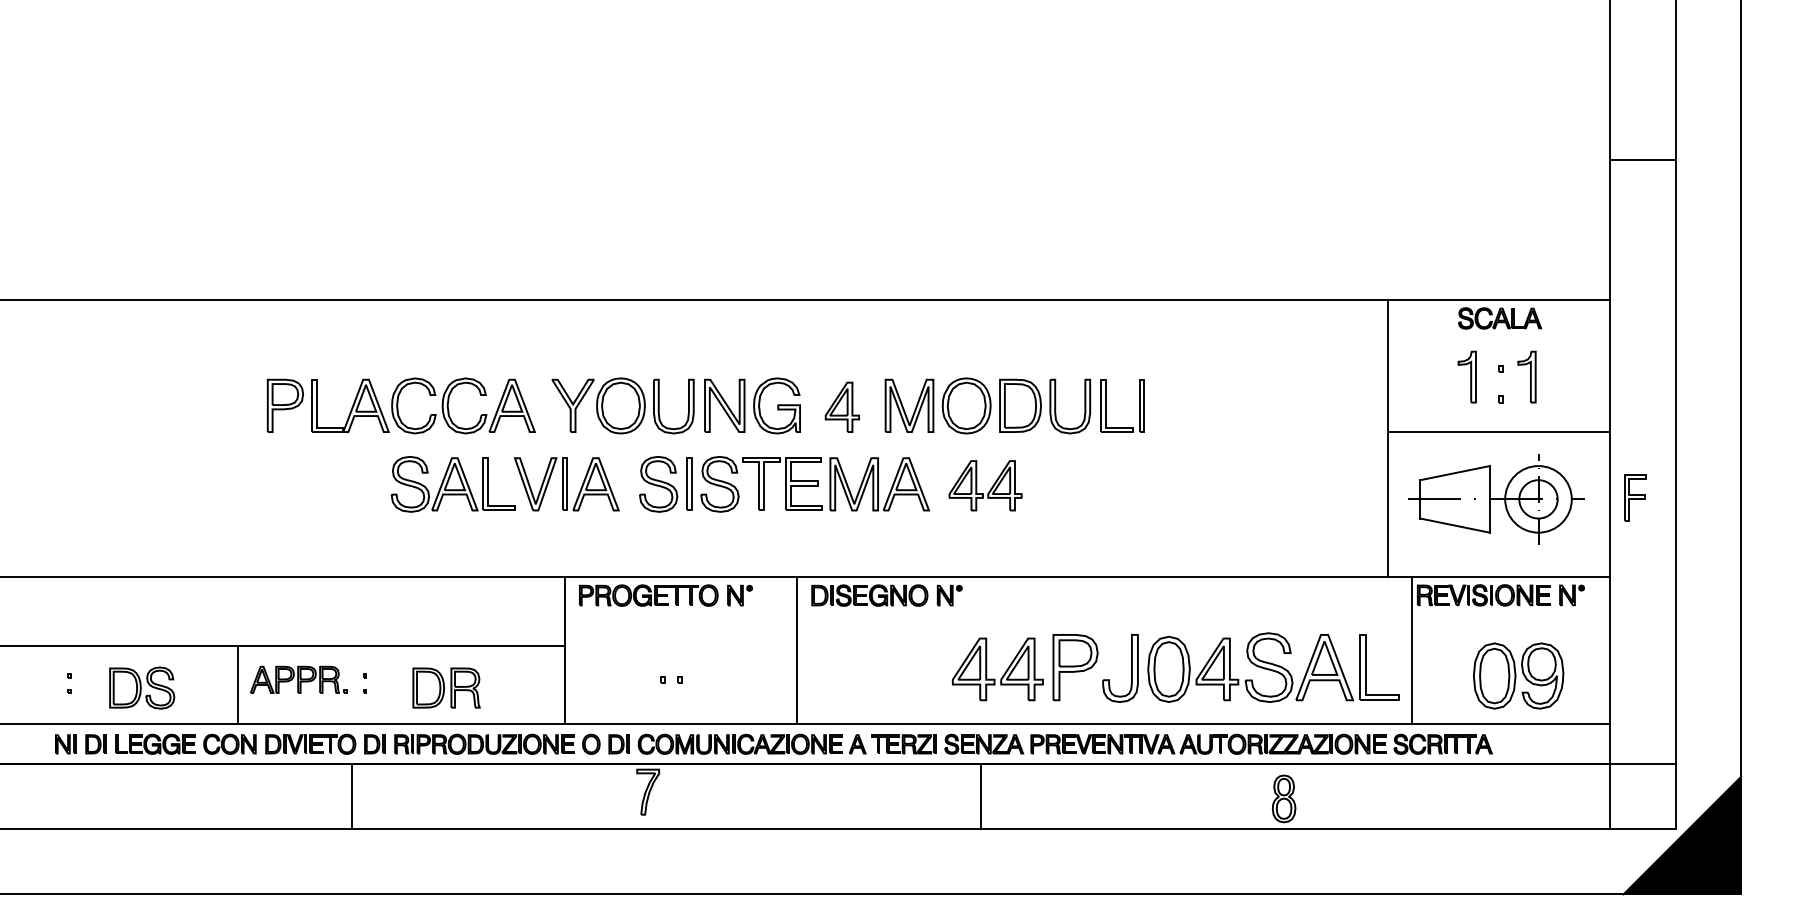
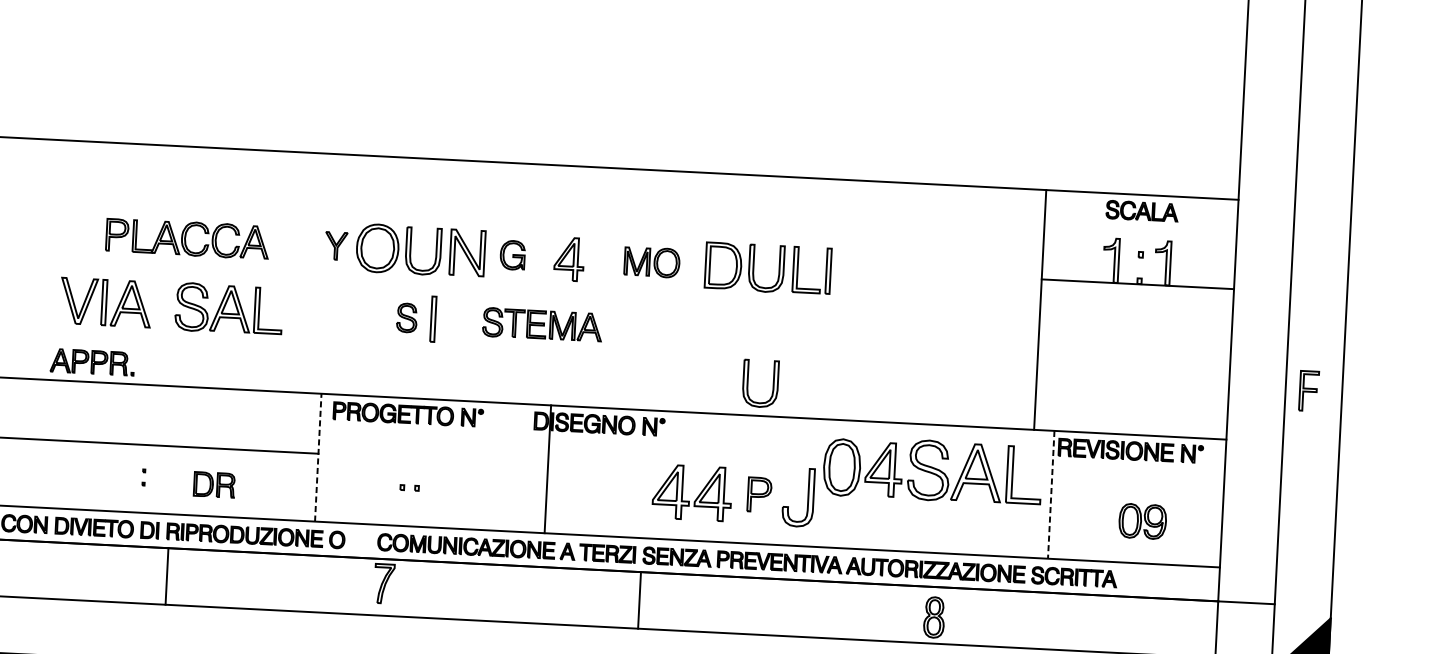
line: (1642, 160) -> (1272, 80), removed
part: (400, 405) -> (186, 238), size x0.7
part: (572, 405) -> (335, 245), size x0.6
part: (776, 405) -> (512, 254), size x0.6
part: (937, 405) -> (651, 261), size x0.6
line: (1499, 431) -> (1138, 283), moved
part: (566, 484) -> (105, 302), moved
part: (658, 484) -> (406, 318), size x0.6
part: (815, 484) -> (542, 324), size x0.6
part: (985, 485) -> (689, 333), removed
part: (1635, 497) -> (1308, 390), moved
part: (1496, 499) -> (1131, 367), removed
part: (1056, 539) -> (748, 383), added
line: (564, 650) -> (318, 457), solid -> dashed
line: (796, 650) -> (547, 469), moved
line: (1411, 650) -> (1051, 494), solid -> dashed
part: (1075, 667) -> (759, 494), size x0.6
part: (1273, 667) -> (932, 470), moved
part: (1518, 675) -> (1142, 521), size x0.6
part: (298, 679) -> (92, 361), moved
line: (237, 685) -> (33, 473), removed
part: (446, 687) -> (214, 484), size x0.7
part: (618, 744) -> (360, 541), removed
line: (352, 796) -> (167, 576), moved
line: (981, 796) -> (639, 600), moved

